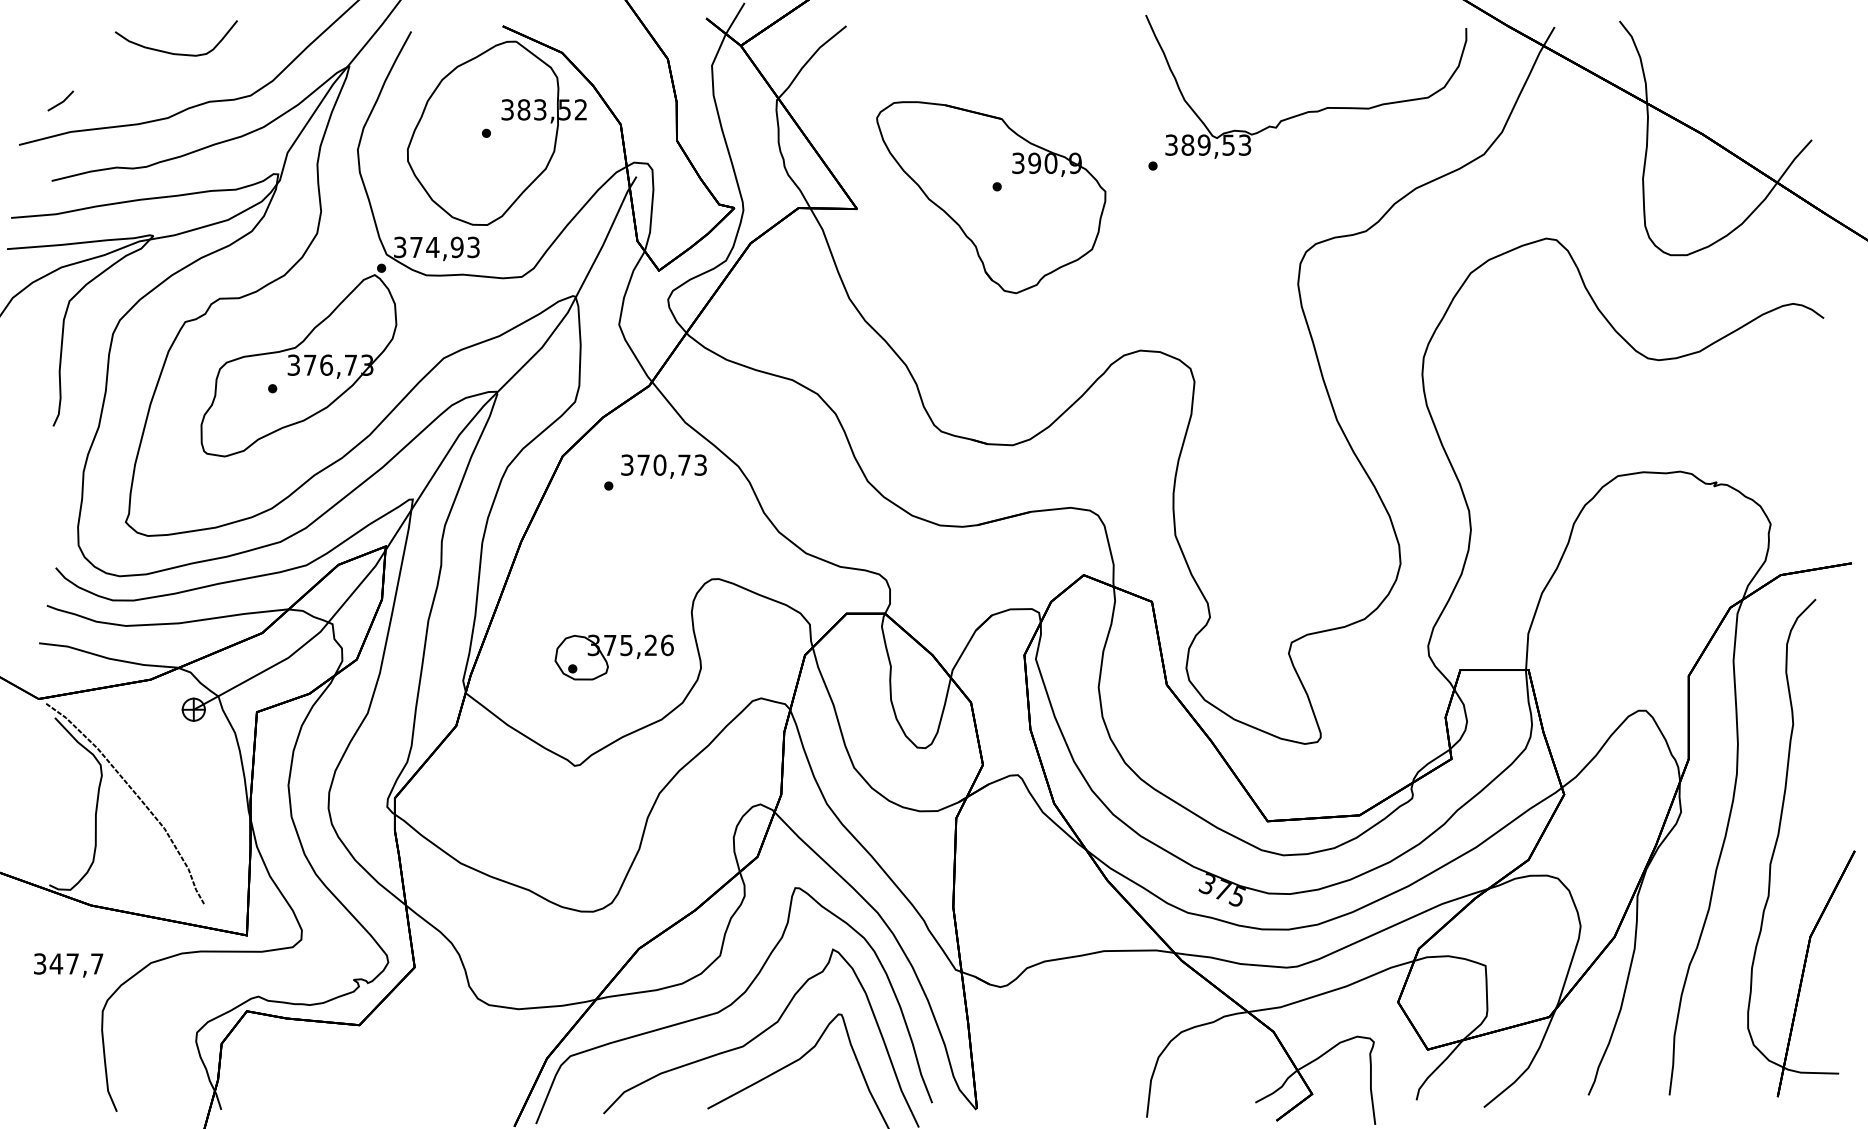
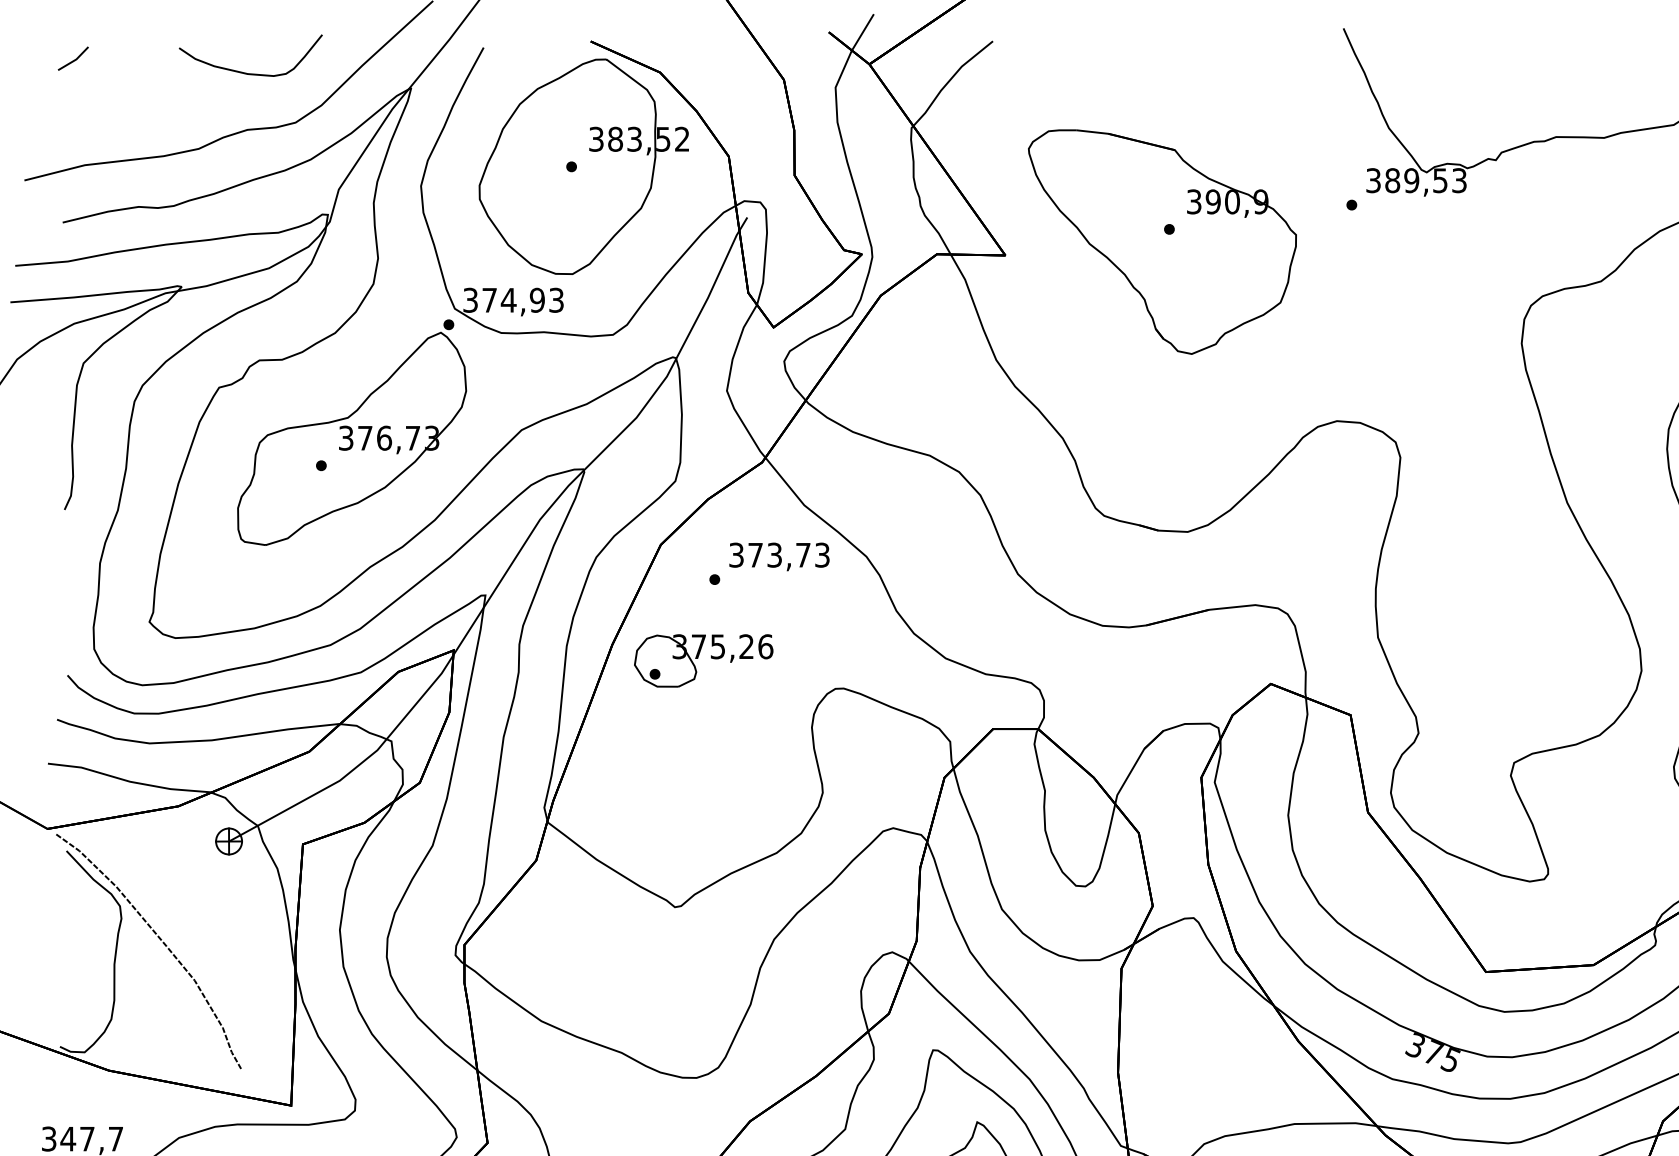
curve: (172, 52) -> (246, 72), moved
line: (61, 101) -> (74, 59), moved
text: (659, 464) -> (774, 554), 370,73 -> 373,73
part: (613, 657) -> (702, 660), moved

